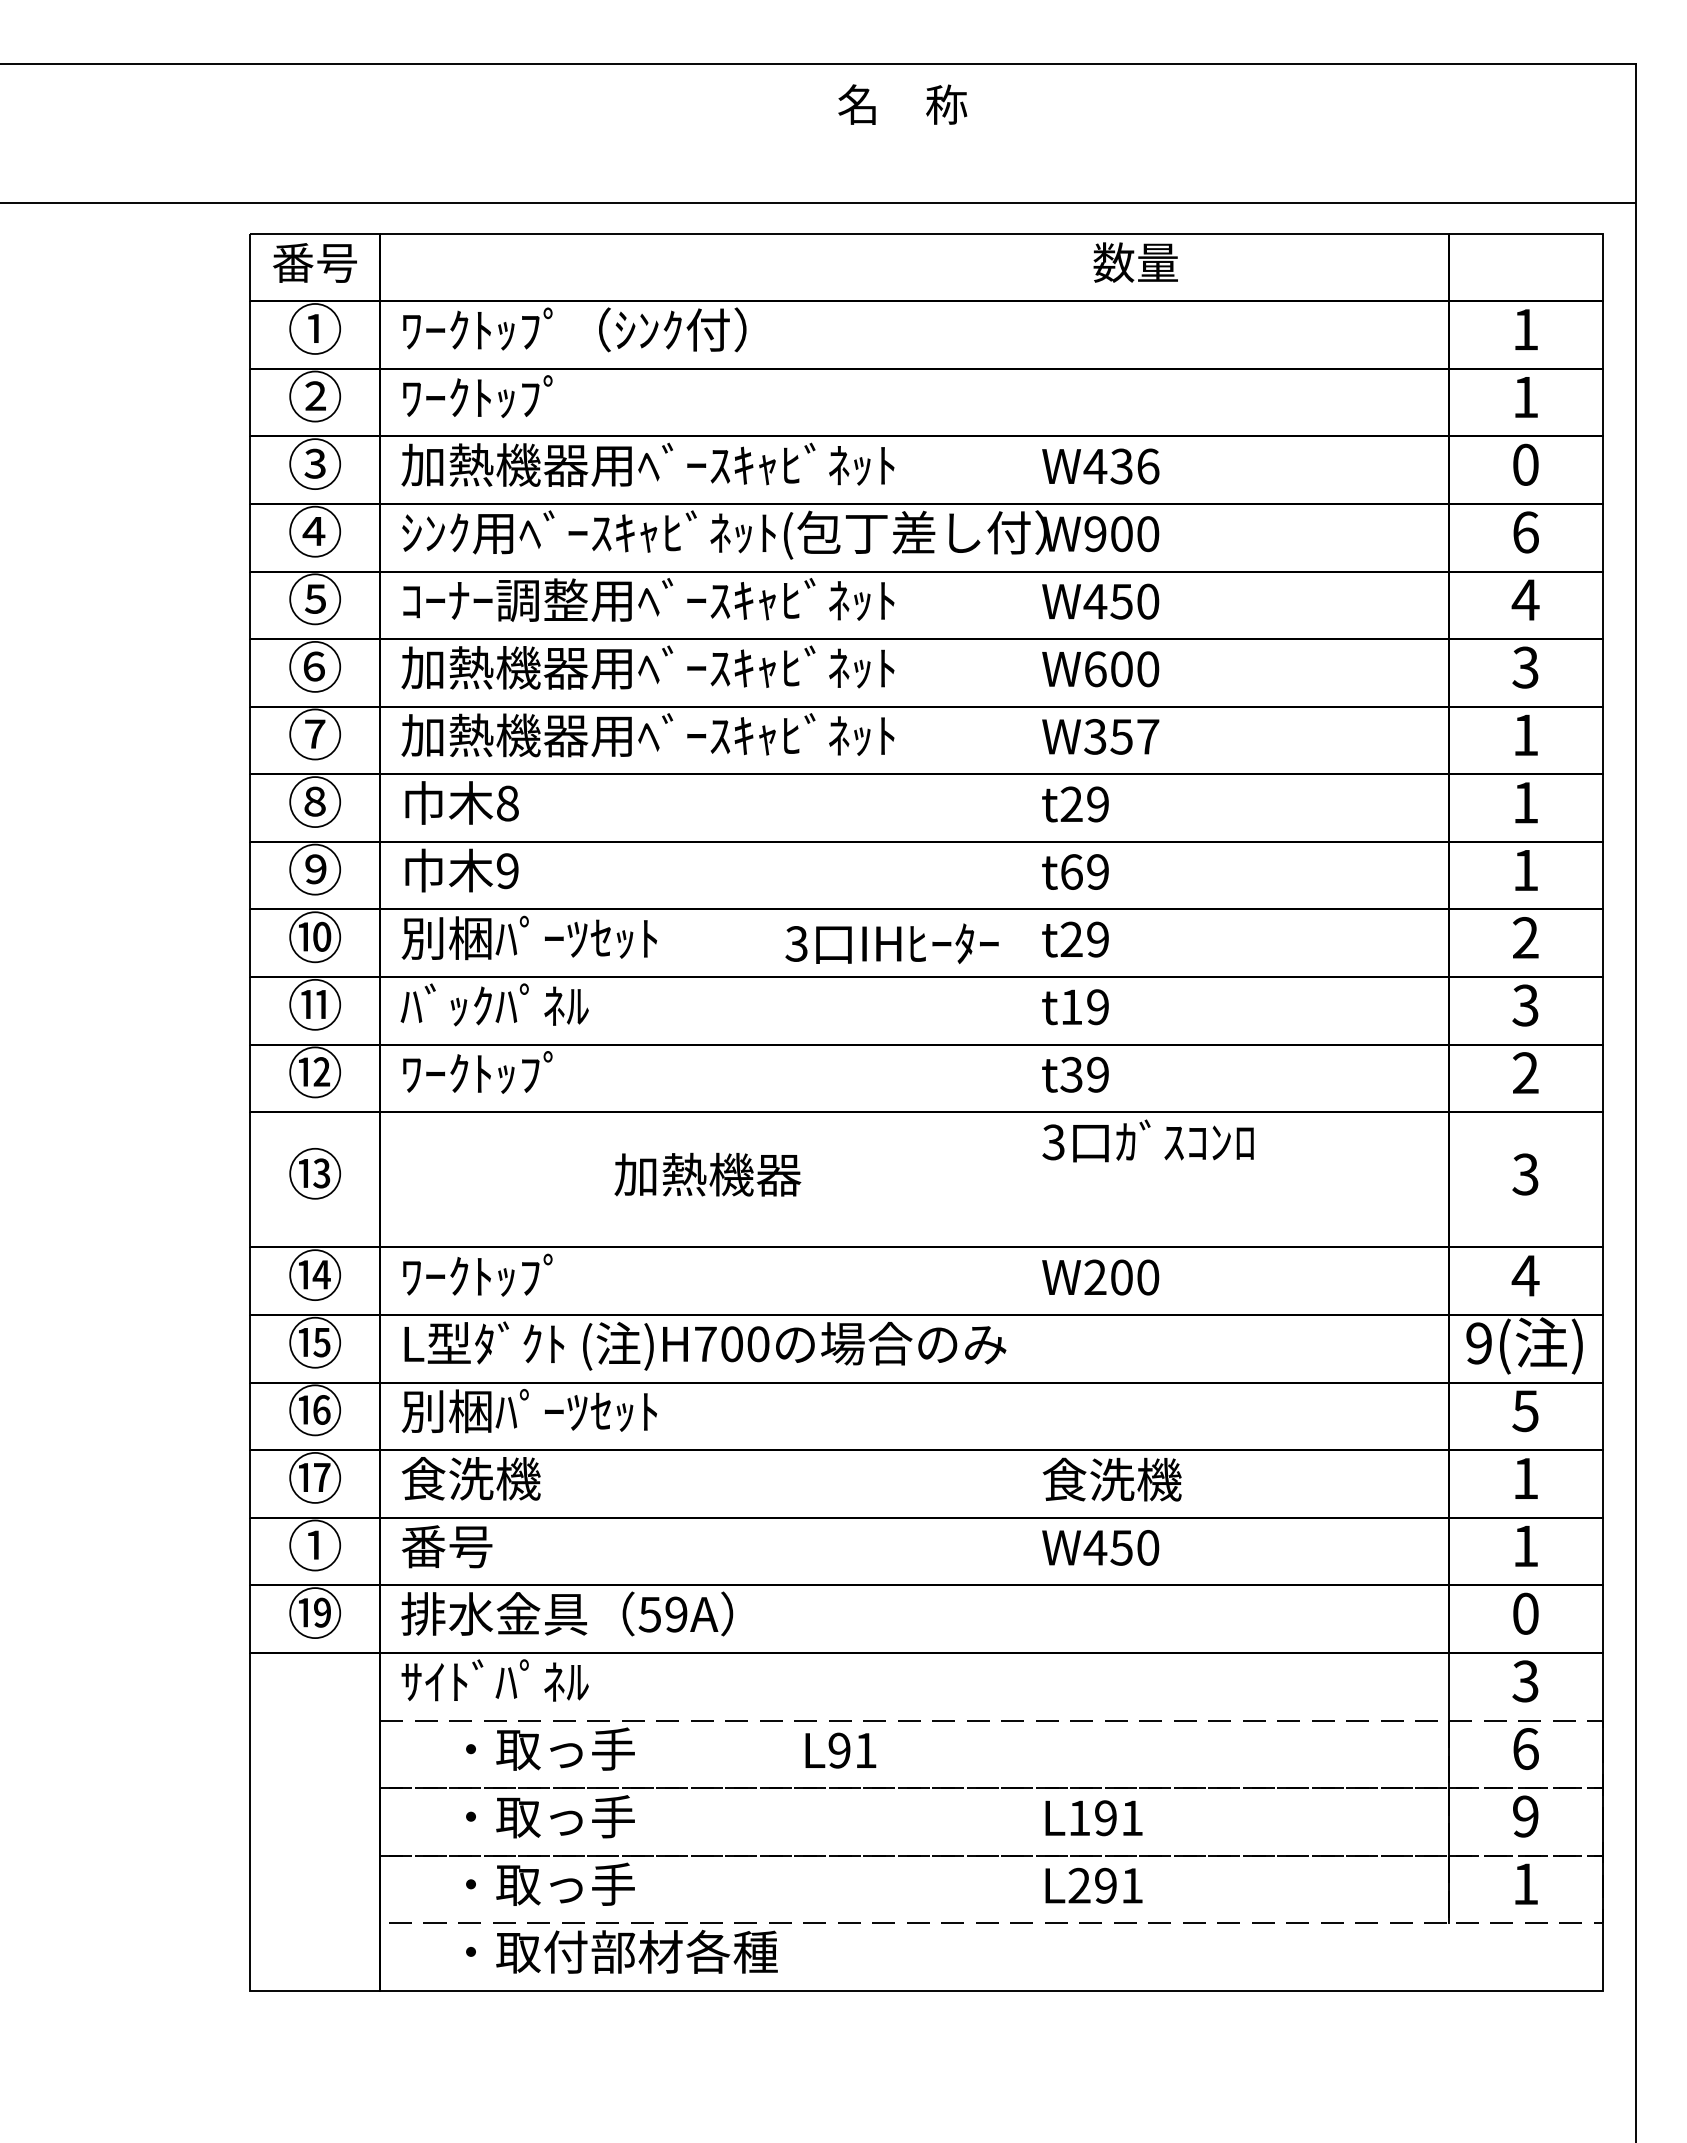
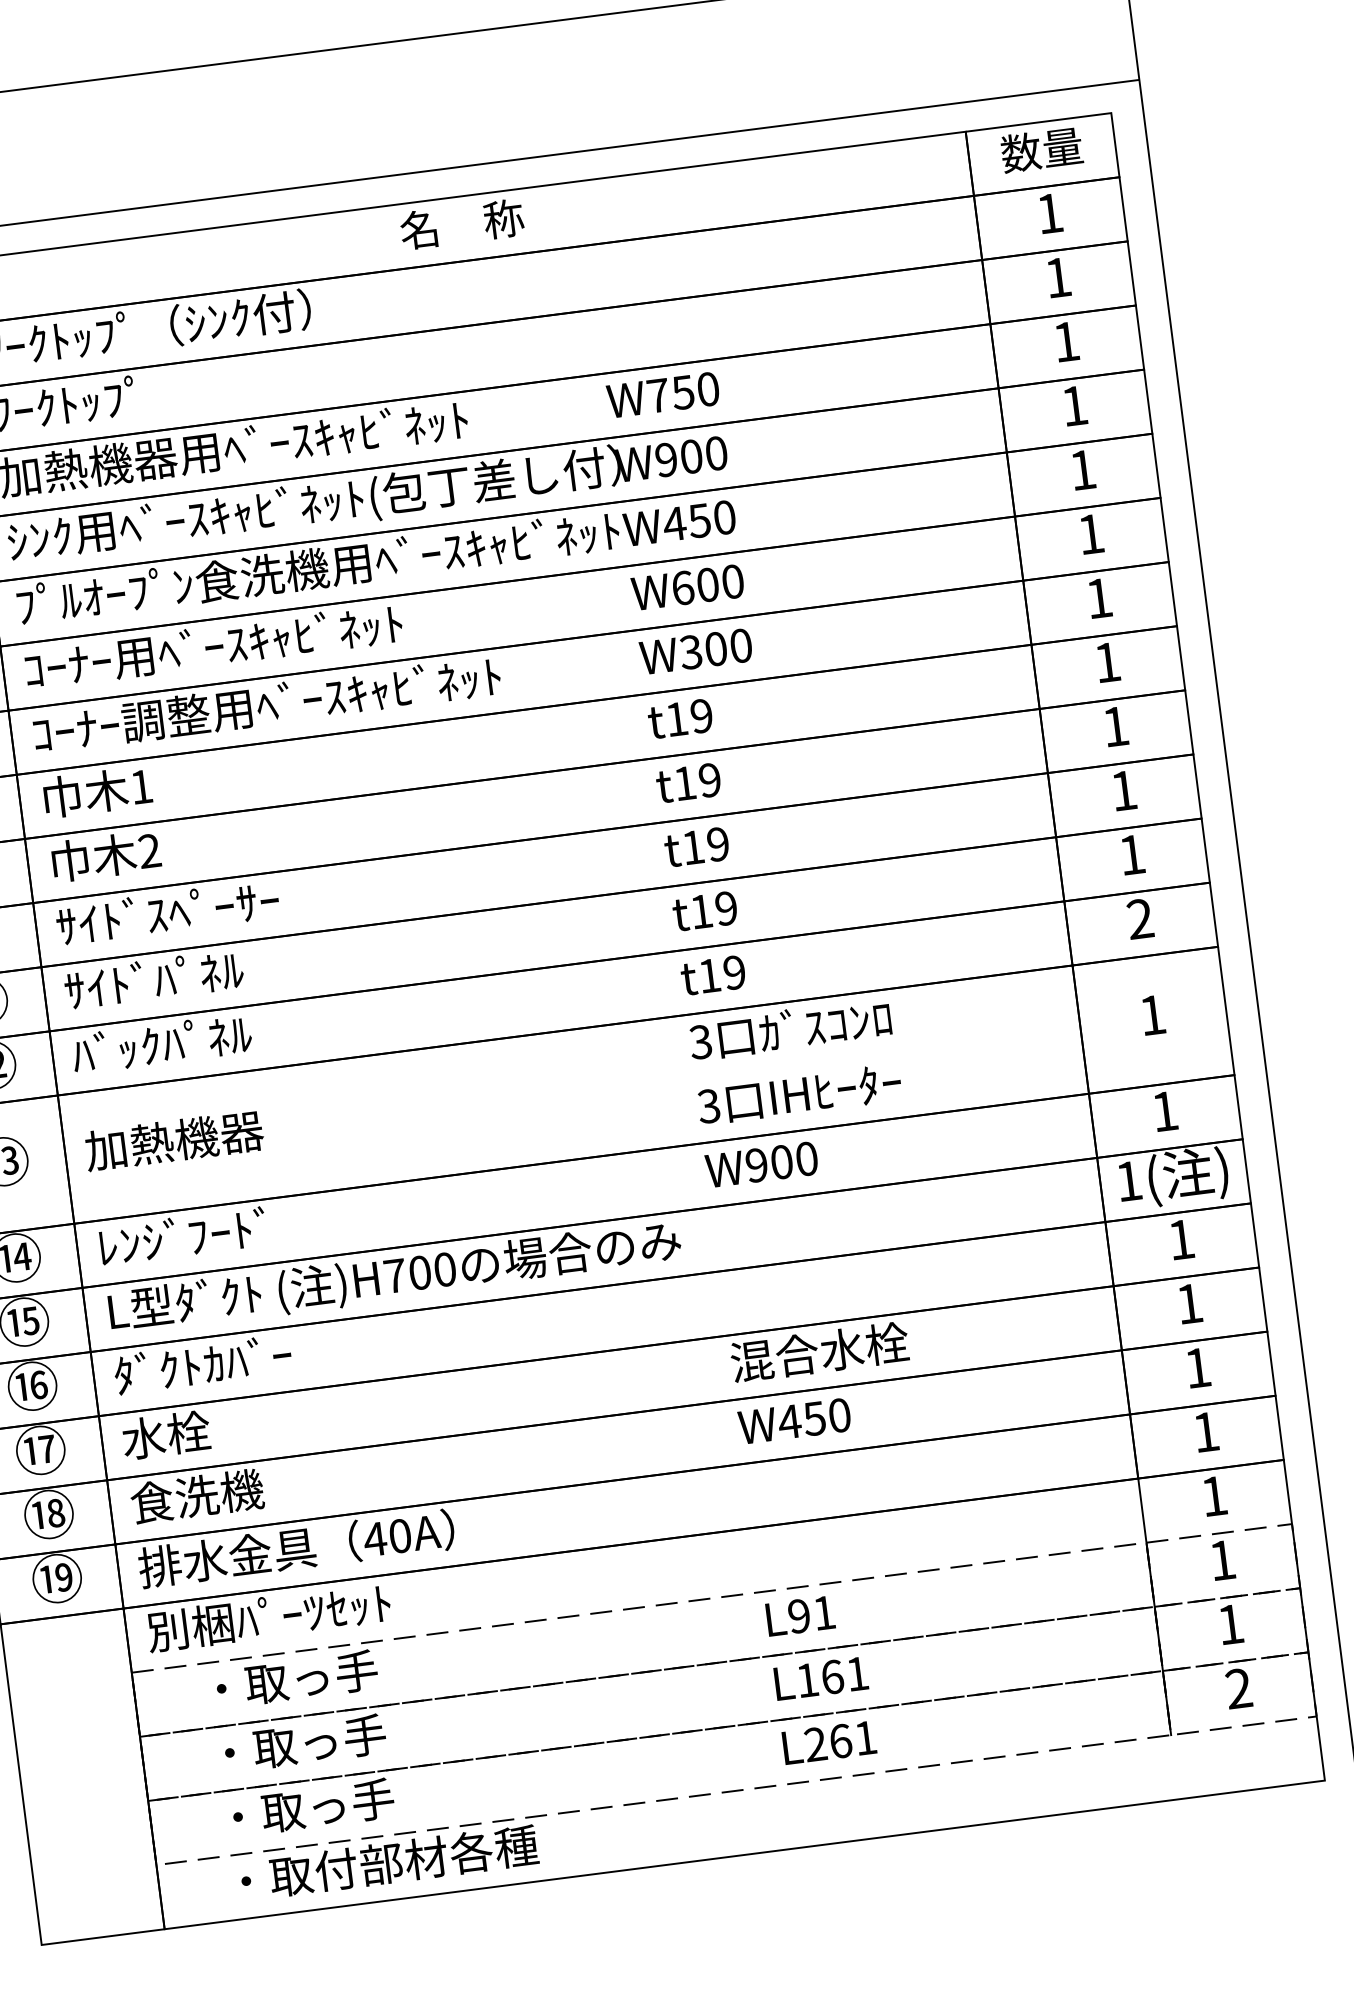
text: (902, 104) -> (461, 224), moved
text: (1135, 262) -> (1041, 149), moved
text: (1525, 464) -> (1066, 341), 0 -> 1
text: (1121, 466) -> (683, 392), W436 -> W750
text: (1525, 532) -> (1074, 406), 6 -> 1
text: (719, 599) -> (317, 567), ｺｰﾅｰ調整用ﾍﾞｰｽｷｬﾋﾞﾈｯﾄ -> ﾌﾟﾙｵｰﾌﾟﾝ食洗機用ﾍﾞｰｽｷｬﾋﾞﾈｯﾄ
text: (1525, 599) -> (1082, 469), 4 -> 1
text: (647, 667) -> (257, 640), 加熱機器用ﾍﾞｰｽｷｬﾋﾞﾈｯﾄ -> ｺｰﾅｰ用ﾍﾞｰｽｷｬﾋﾞﾈｯﾄ
text: (1525, 667) -> (1090, 534), 3 -> 1
text: (494, 735) -> (120, 724), 加熱機器用ﾍﾞｰｽｷｬﾋﾞﾈｯﾄ -> ｺｰﾅｰ調整用ﾍﾞｰｽｷｬﾋﾞﾈｯﾄ
text: (1134, 736) -> (728, 647), W357 -> W300
text: (507, 803) -> (141, 787), 8 -> 1
text: (1071, 803) -> (676, 718), t29 -> t19
text: (507, 871) -> (149, 851), 9 -> 2
text: (1071, 871) -> (684, 782), t69 -> t19
text: (529, 937) -> (178, 911), 別梱ﾊﾟｰﾂｾｯﾄ -> ｻｲﾄﾞｽﾍﾟｰｻｰ
text: (1525, 937) -> (1123, 790), 2 -> 1
text: (1071, 938) -> (692, 846), t29 -> t19
text: (891, 943) -> (798, 1094), moved
text: (445, 1004) -> (106, 985), ﾊﾞｯｸﾊﾟﾈﾙ -> ｻｲﾄﾞﾊﾟﾈﾙ
text: (1525, 1005) -> (1131, 854), 3 -> 1
text: (494, 1072) -> (161, 1043), ﾜｰｸﾄｯﾌﾟ -> ﾊﾞｯｸﾊﾟﾈﾙ
text: (1071, 1074) -> (709, 975), t39 -> t19
text: (707, 1174) -> (174, 1140), moved
text: (1525, 1174) -> (1152, 1015), 3 -> 1
text: (490, 1274) -> (182, 1236), ﾜｰｸﾄｯﾌﾟ -> ﾚﾝｼﾞﾌｰﾄﾞ
text: (1525, 1275) -> (1164, 1111), 4 -> 1
text: (1095, 1277) -> (756, 1165), W200 -> W900
text: (1478, 1343) -> (1128, 1181), 9( -> 1(
text: (529, 1410) -> (235, 1360), 別梱ﾊﾟｰﾂｾｯﾄ -> ﾀﾞｸﾄｶﾊﾞｰ
text: (1525, 1411) -> (1181, 1240), 5 -> 1
text: (470, 1478) -> (188, 1432), 食洗機 -> 水栓
text: (1135, 1479) -> (819, 1352), 食洗機 -> 混合水栓
text: (315, 1545) -> (49, 1514), ① -> ⑱
text: (470, 1546) -> (196, 1496), 番号 -> 食洗機
text: (1525, 1613) -> (1205, 1431), 0 -> 1
text: (662, 1614) -> (386, 1537), 59A -> 40A
text: (529, 1681) -> (268, 1617), ｻｲﾄﾞﾊﾟﾈﾙ -> 別梱ﾊﾟｰﾂｾｯﾄ
text: (1525, 1681) -> (1214, 1496), 3 -> 1
text: (1525, 1749) -> (1222, 1560), 6 -> 1
text: (840, 1750) -> (800, 1615), moved
text: (1525, 1816) -> (1230, 1624), 9 -> 1
text: (1106, 1818) -> (833, 1677), L191 -> L161
text: (1525, 1883) -> (1238, 1688), 1 -> 2
text: (1106, 1885) -> (841, 1740), L291 -> L261

